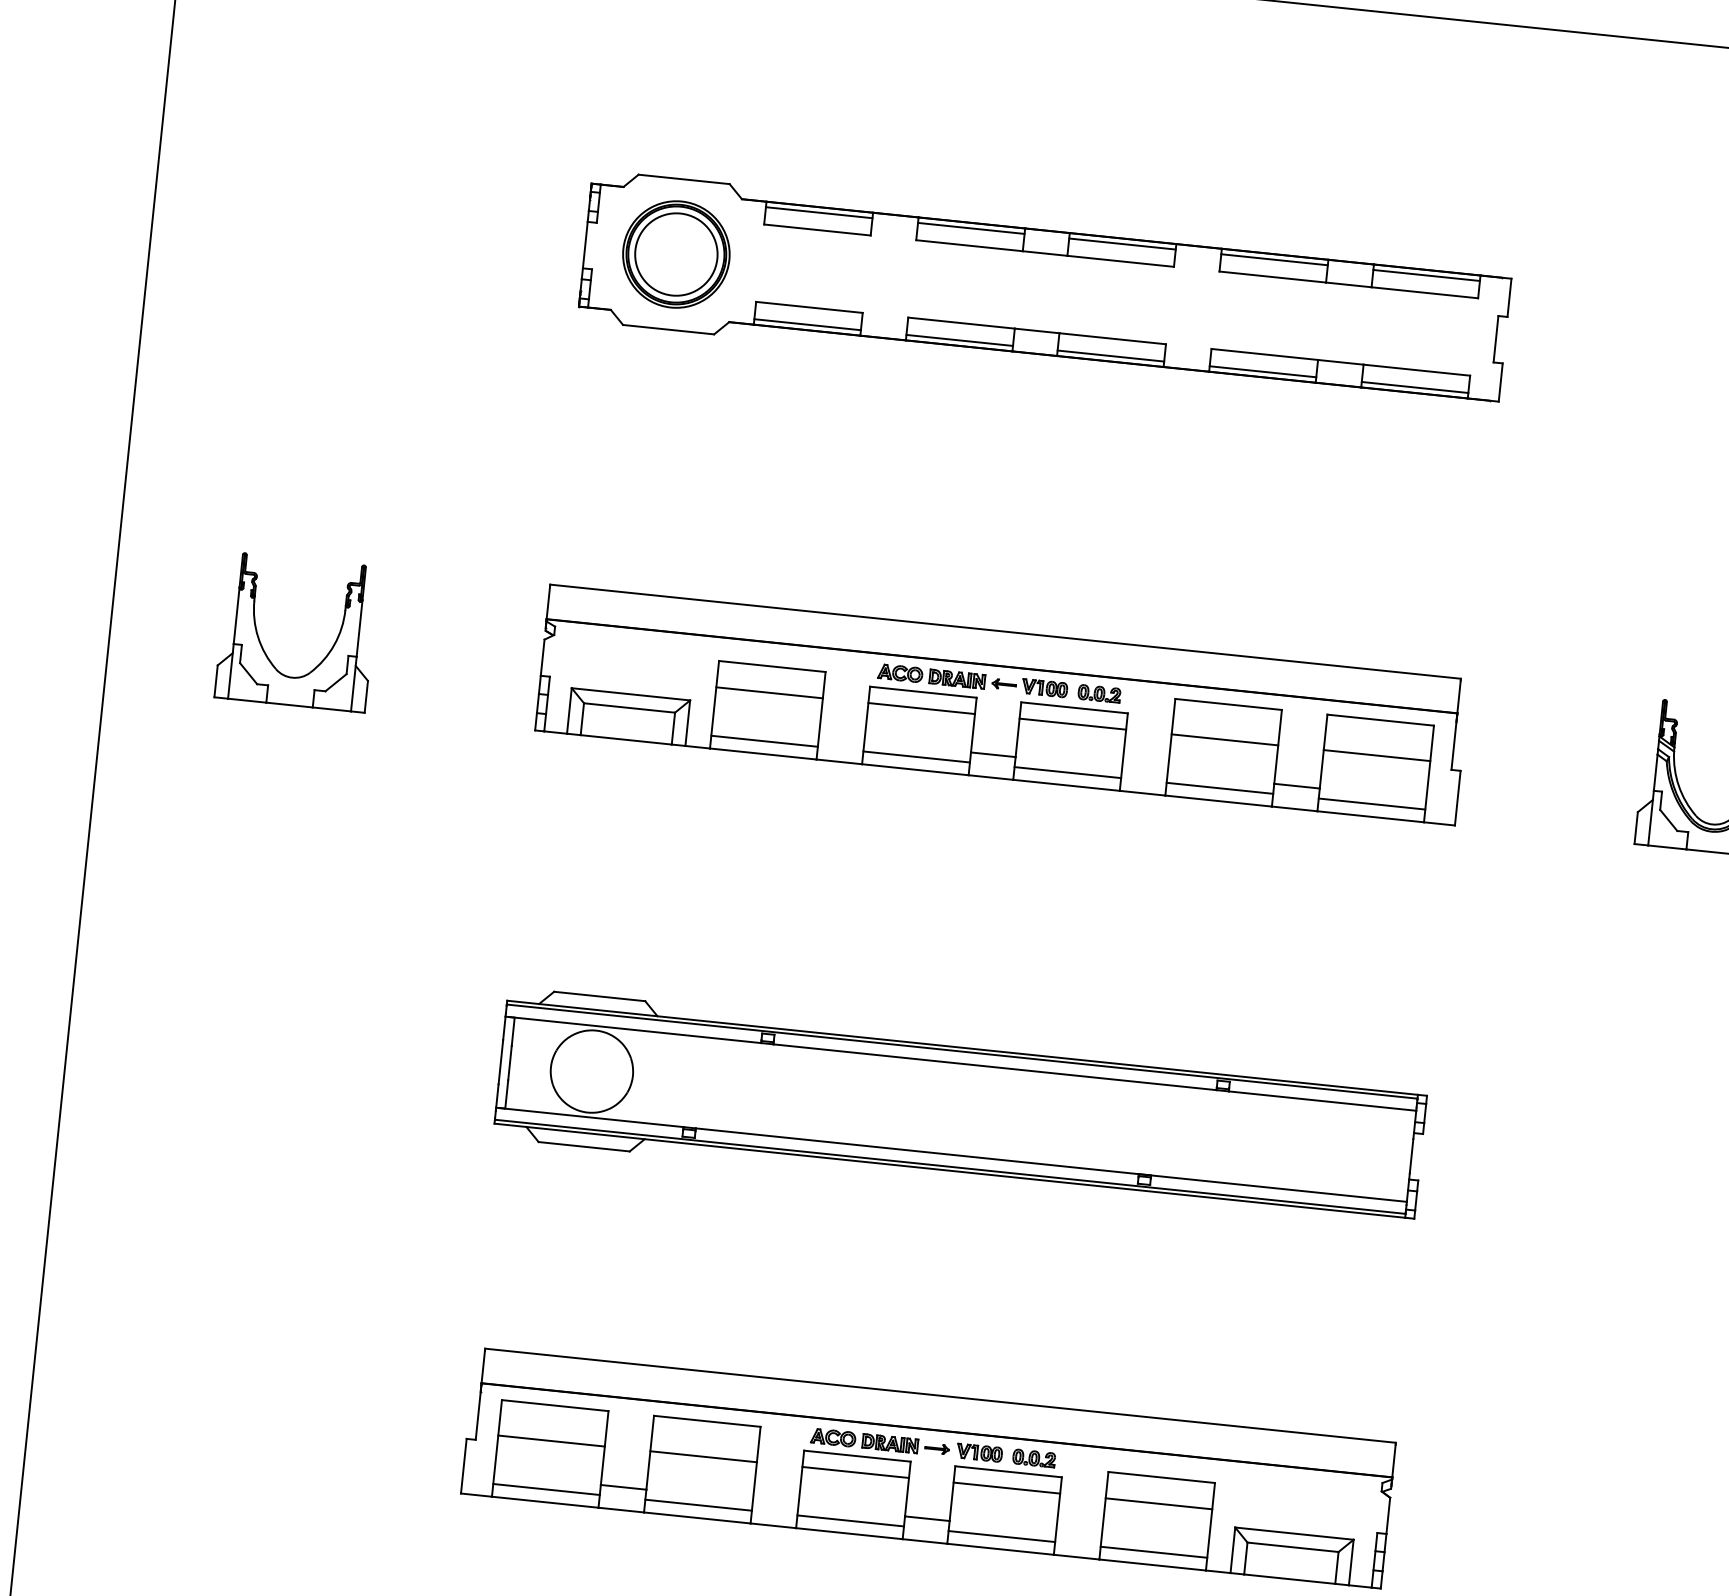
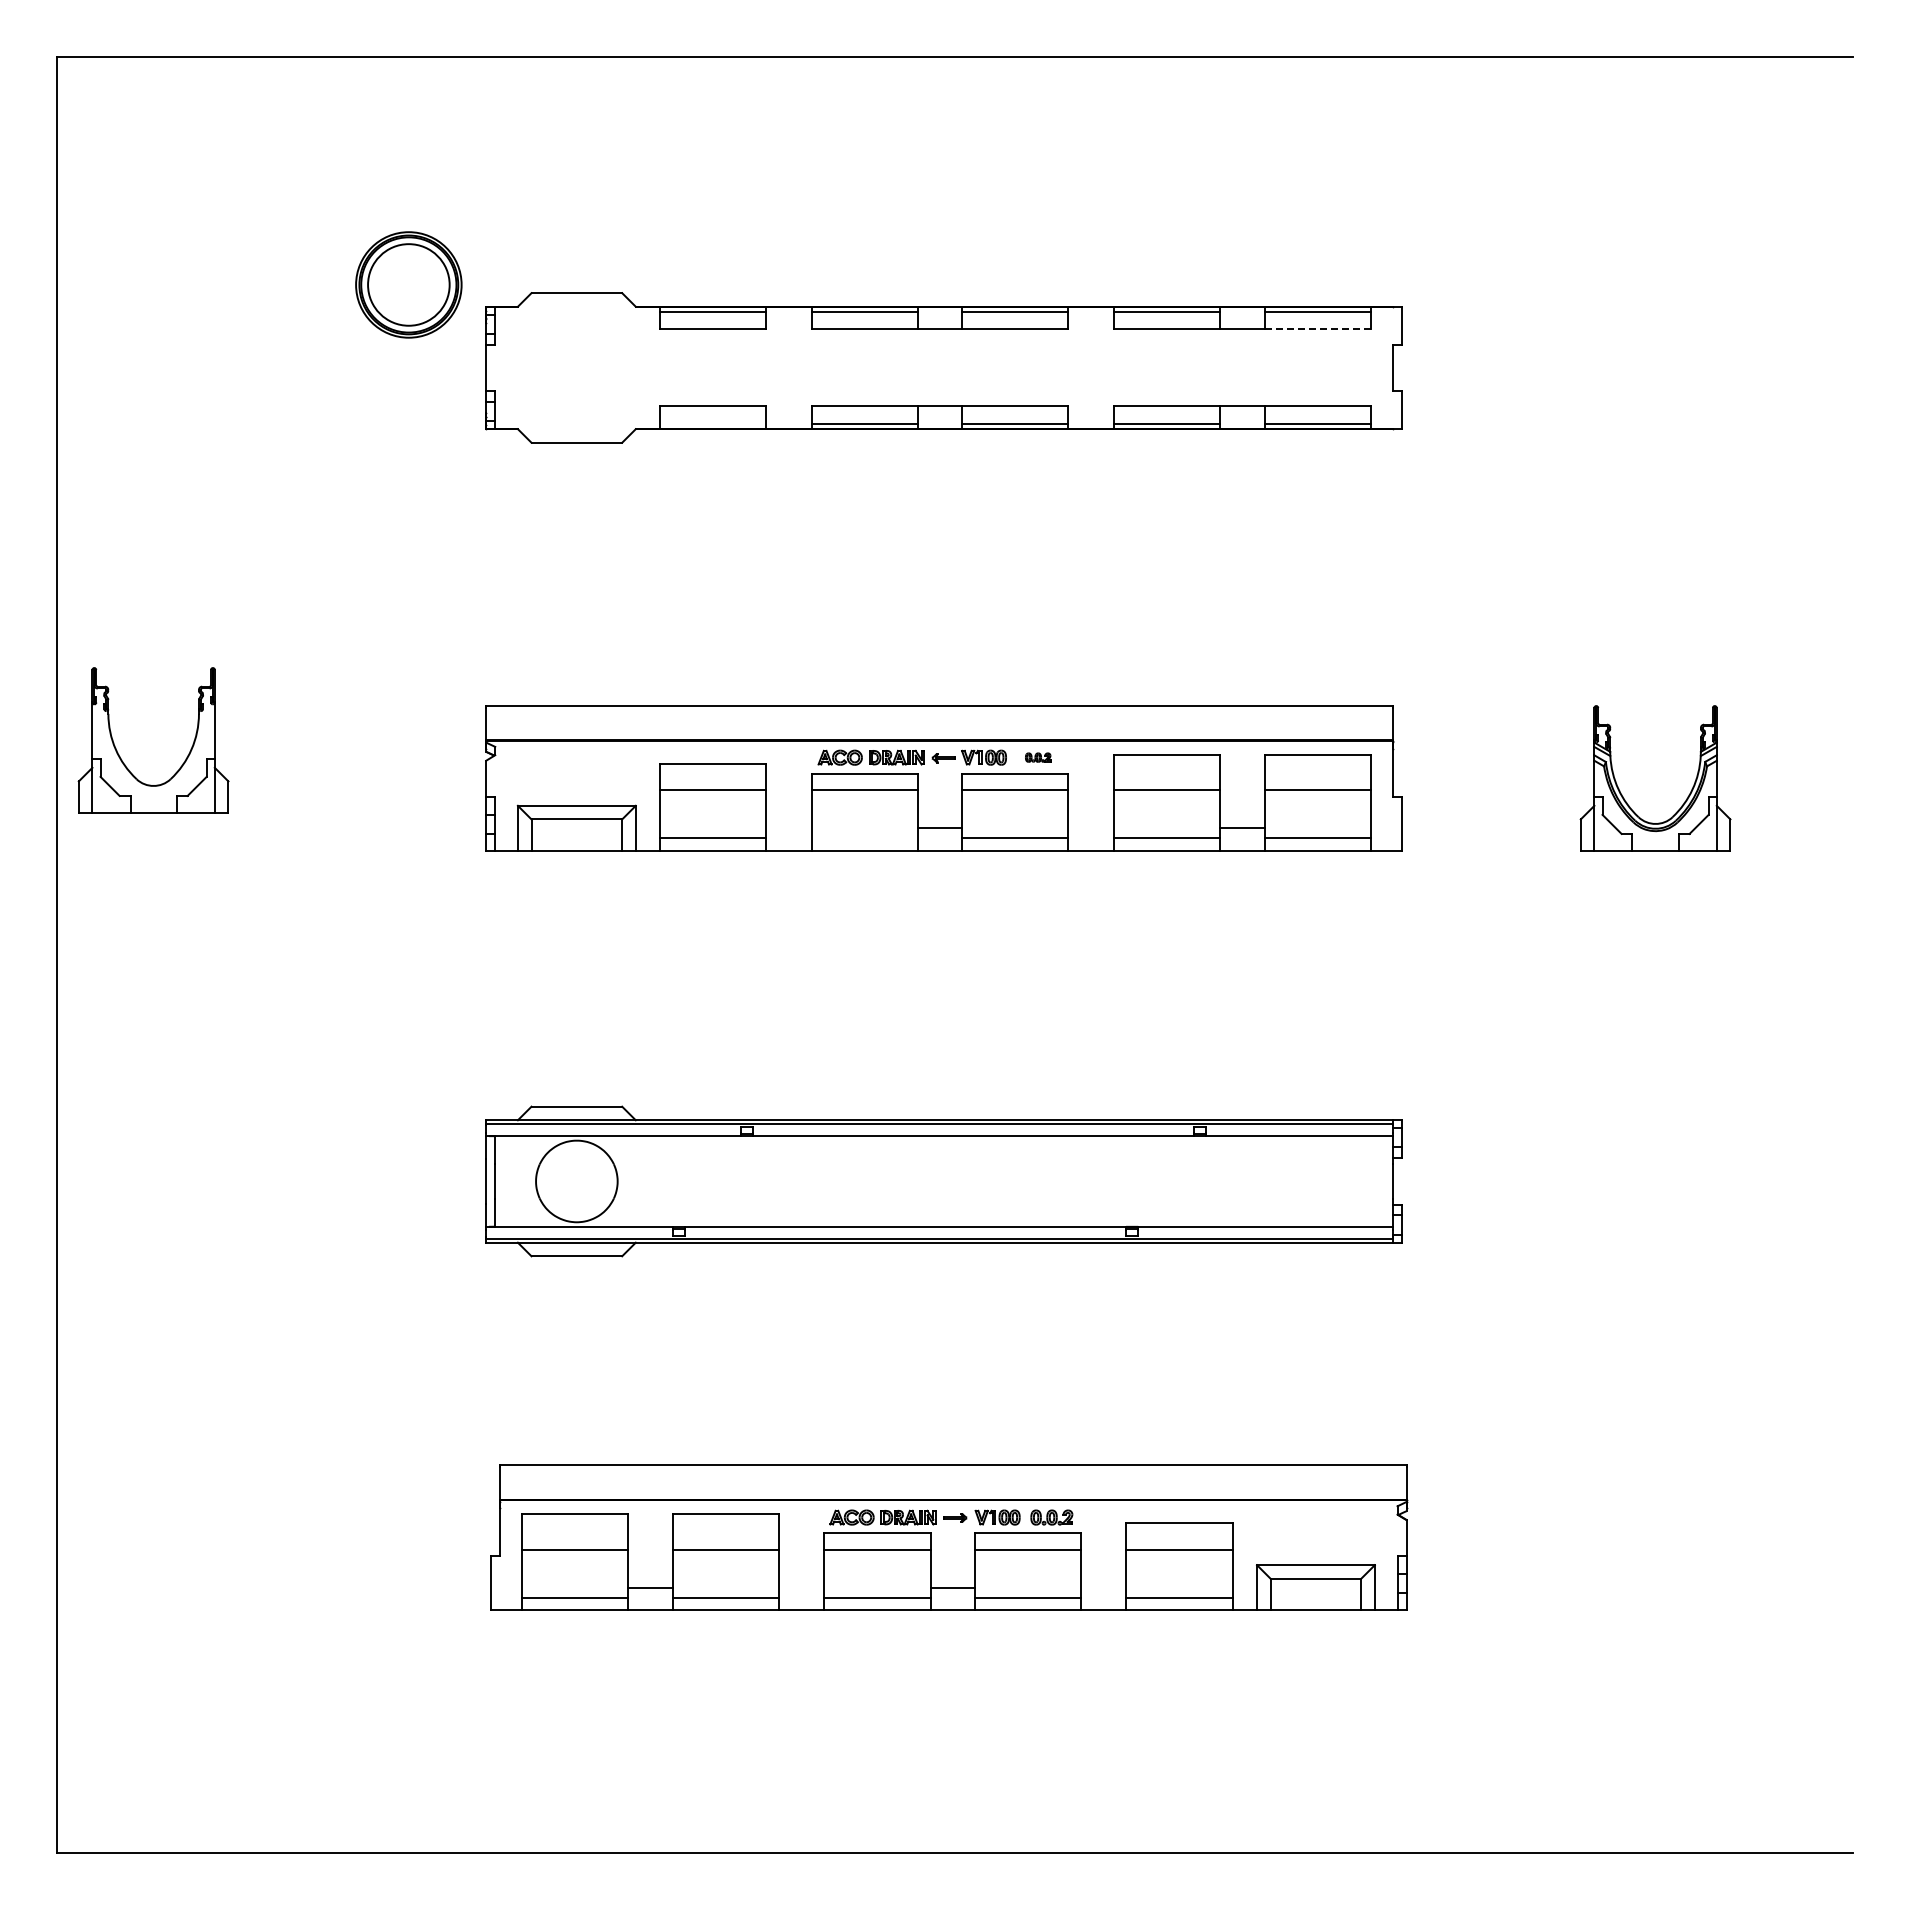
part: (676, 254) -> (408, 284), moved
line: (1424, 292) -> (1317, 329), solid -> dashed
line: (807, 324) -> (713, 423), removed
part: (264, 650) -> (123, 761), moved
part: (1098, 693) -> (1037, 757), size x0.6
line: (916, 756) -> (864, 838), removed

